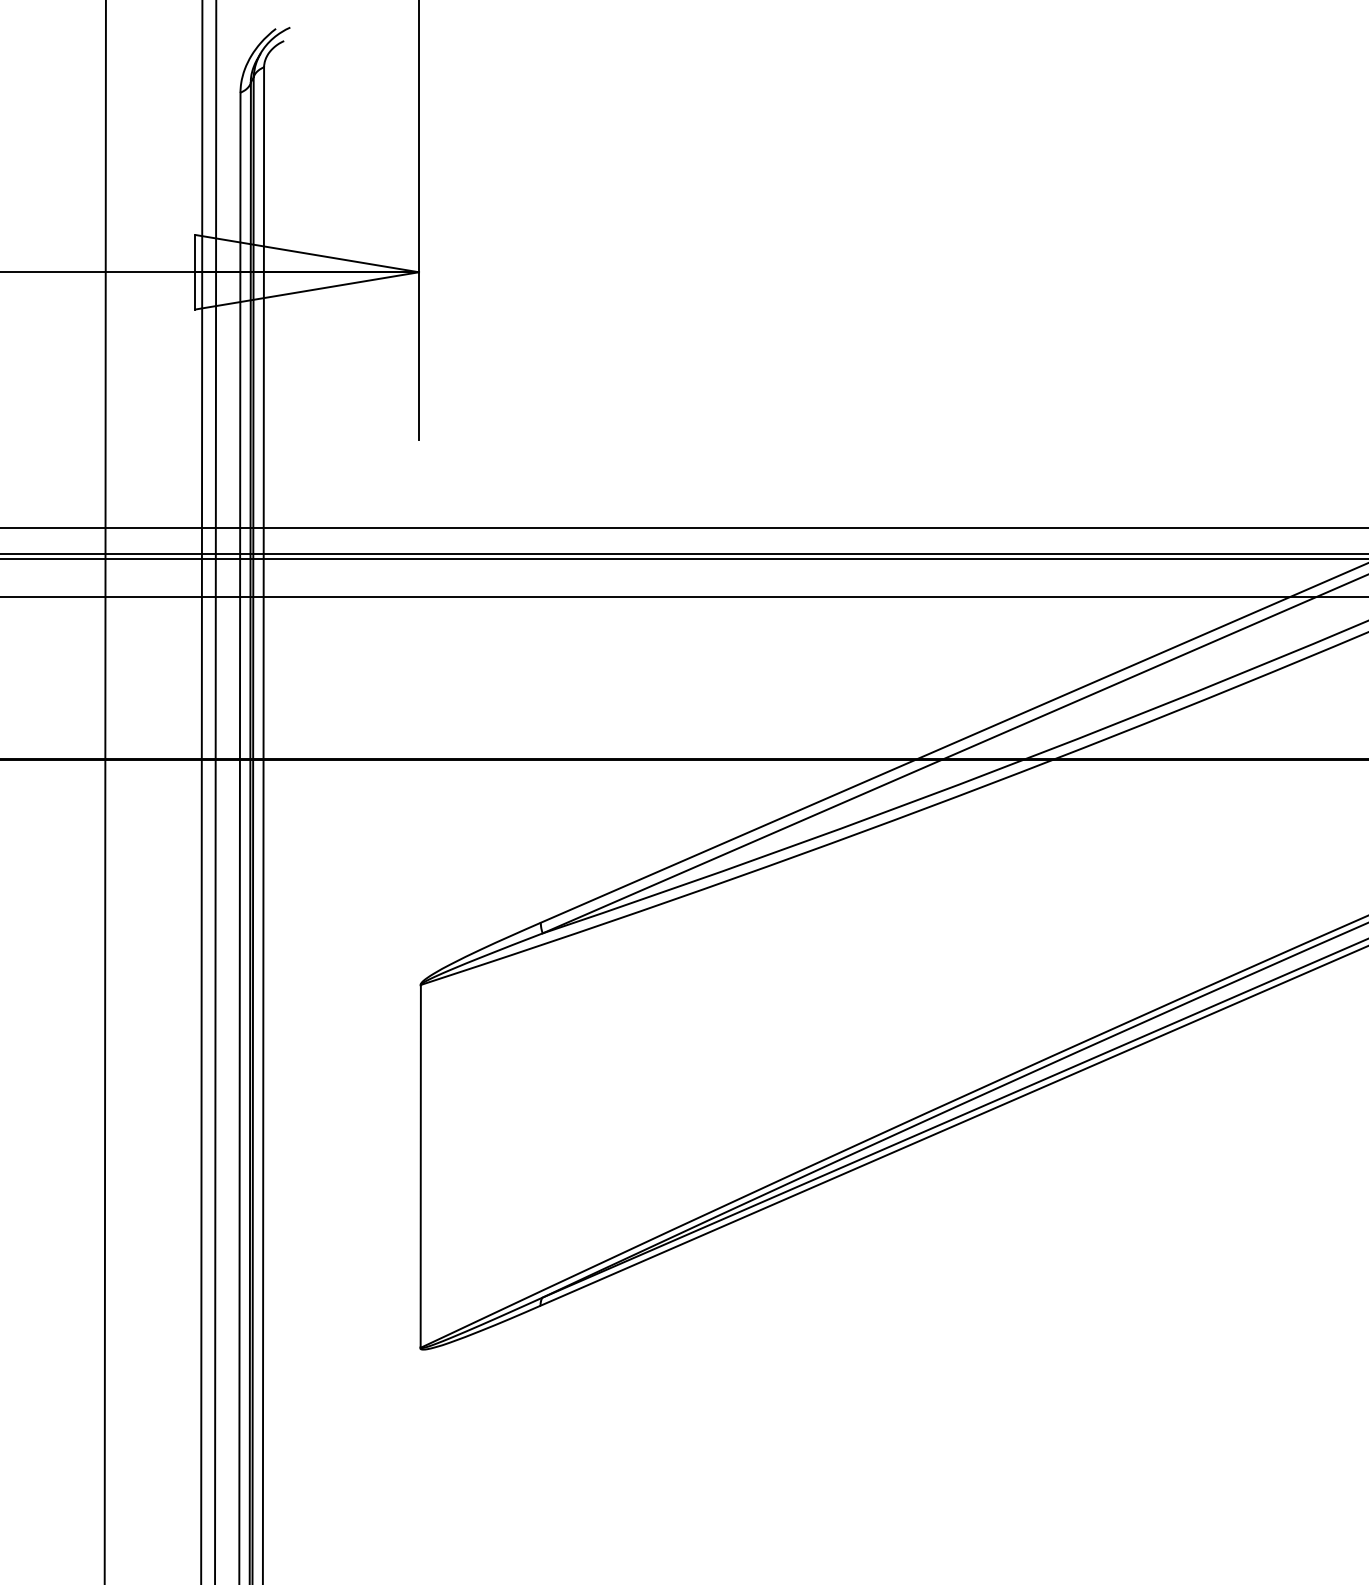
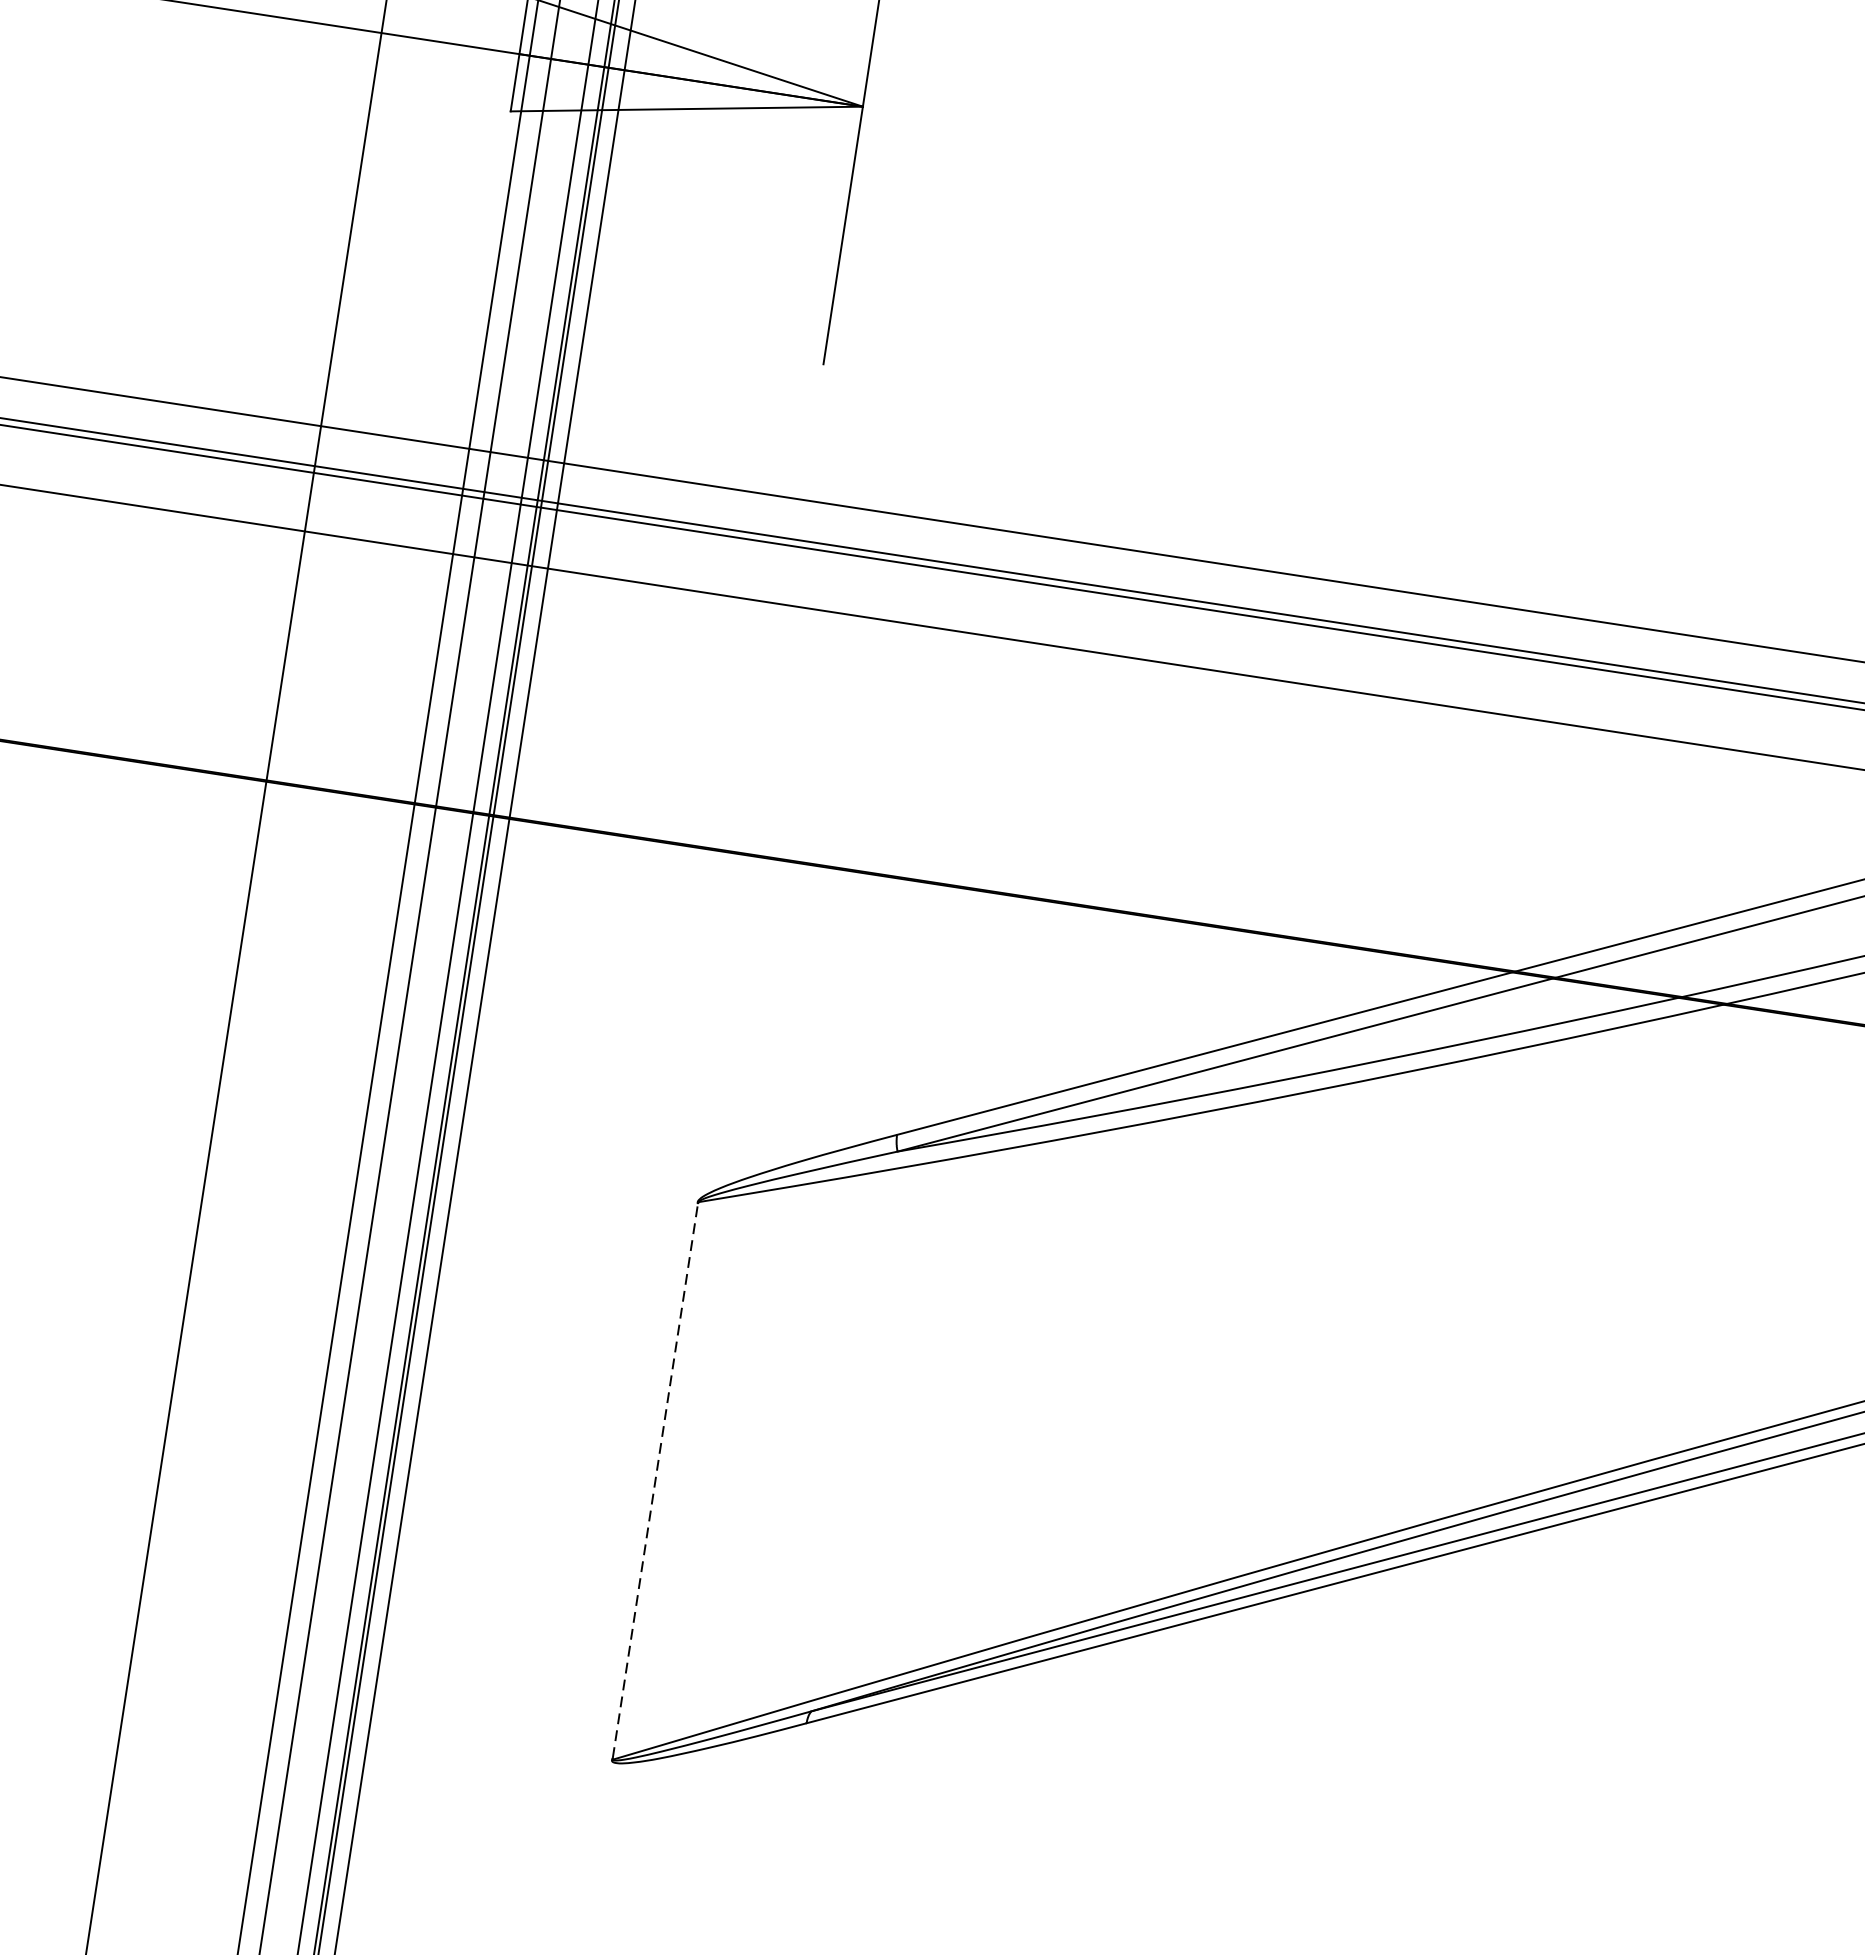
line: (420, 1165) -> (655, 1479), solid -> dashed

